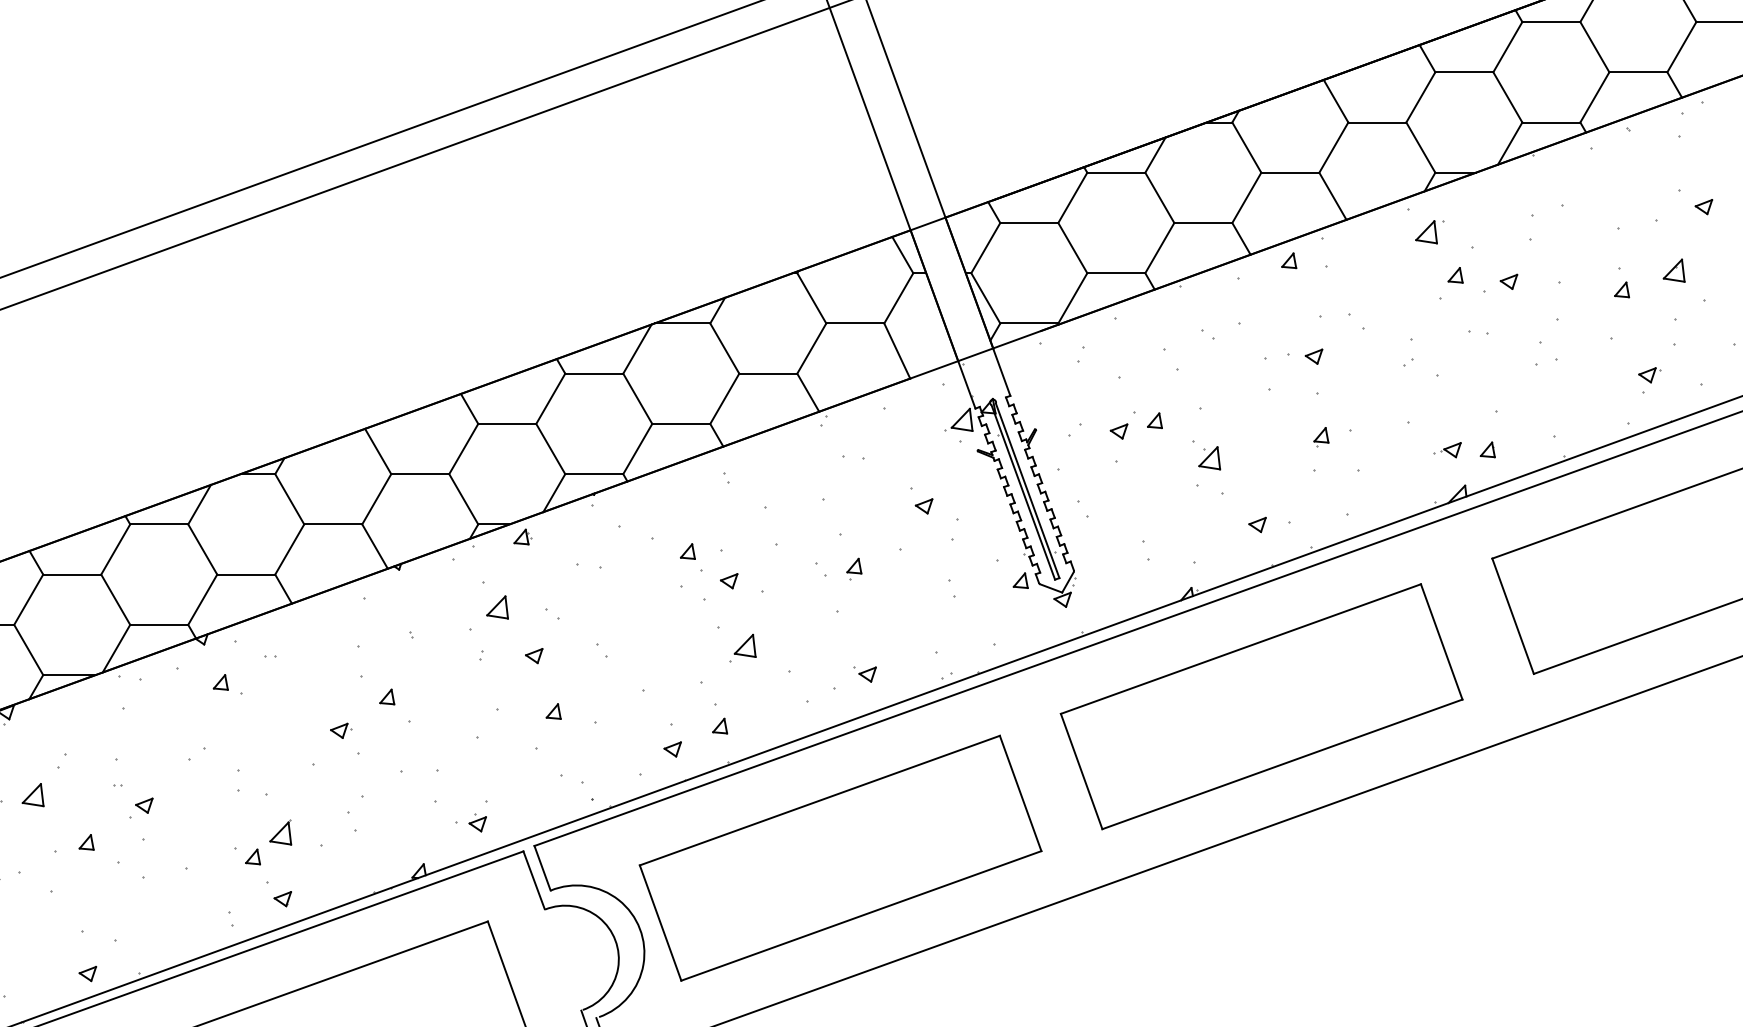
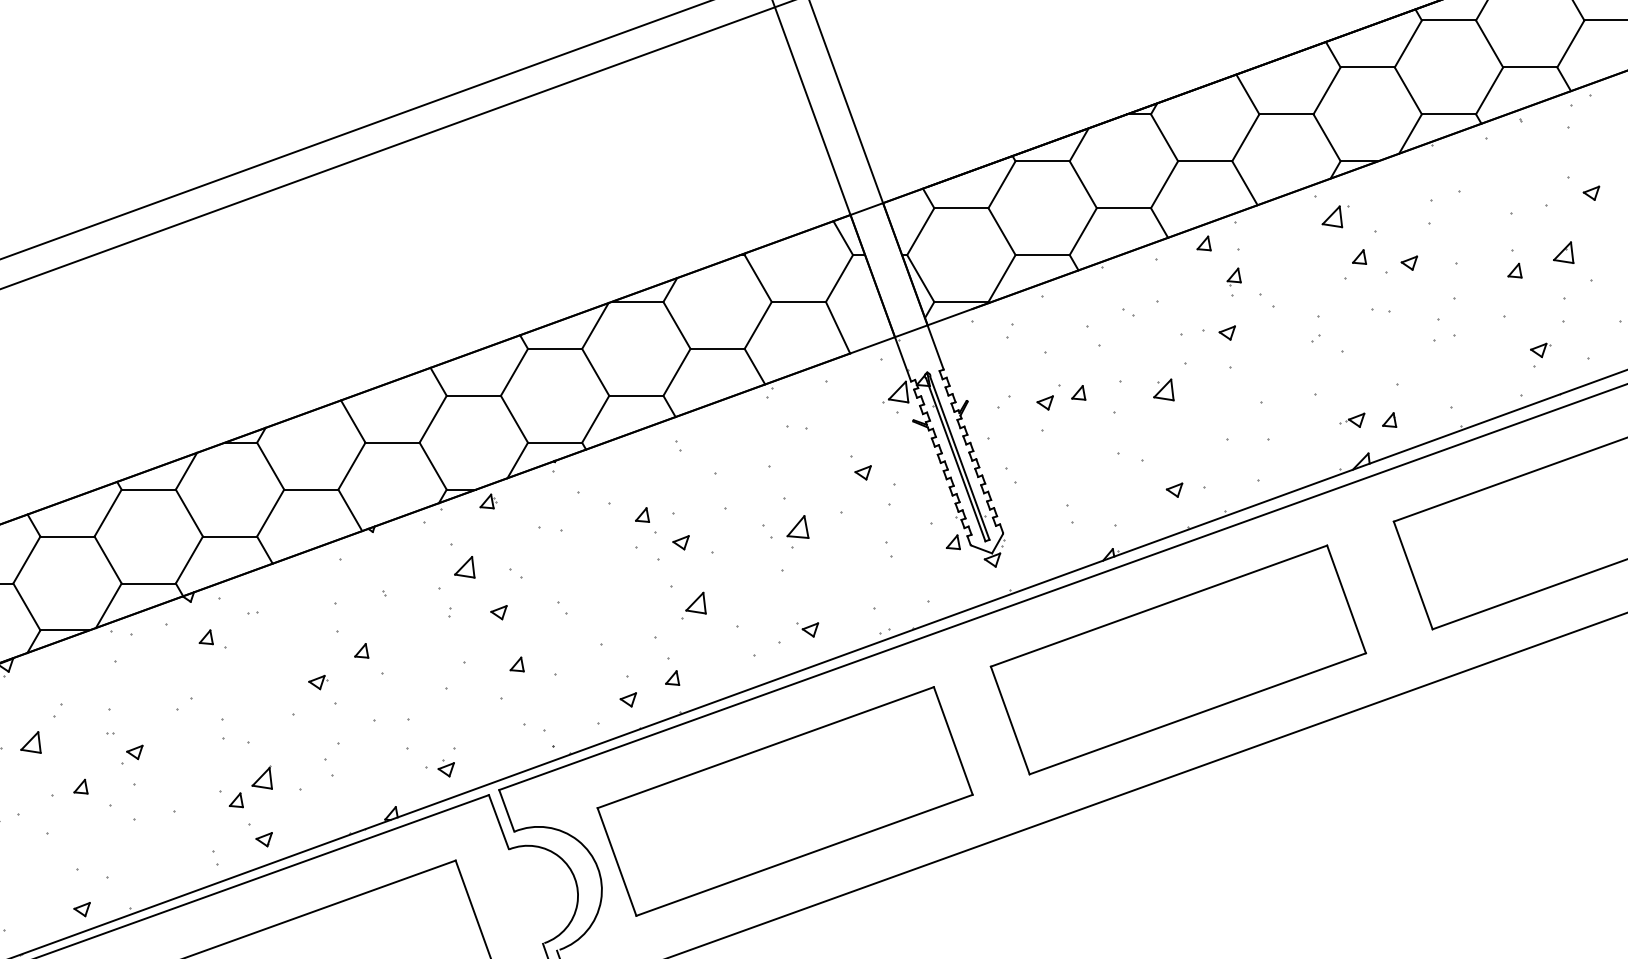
part: (1320, 436) -> (1233, 276), moved
part: (1209, 457) -> (1163, 389), moved
part: (853, 569) -> (797, 531), size x1.6

